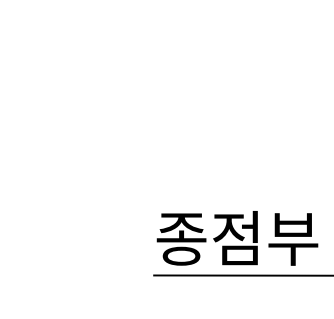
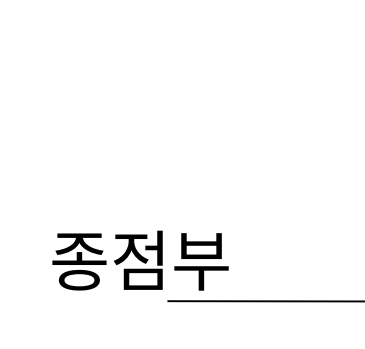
text: (237, 238) -> (140, 260), moved

